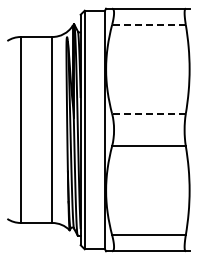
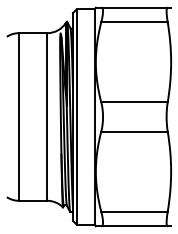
line: (148, 24) -> (134, 21), dashed -> solid
line: (148, 113) -> (134, 102), dashed -> solid

